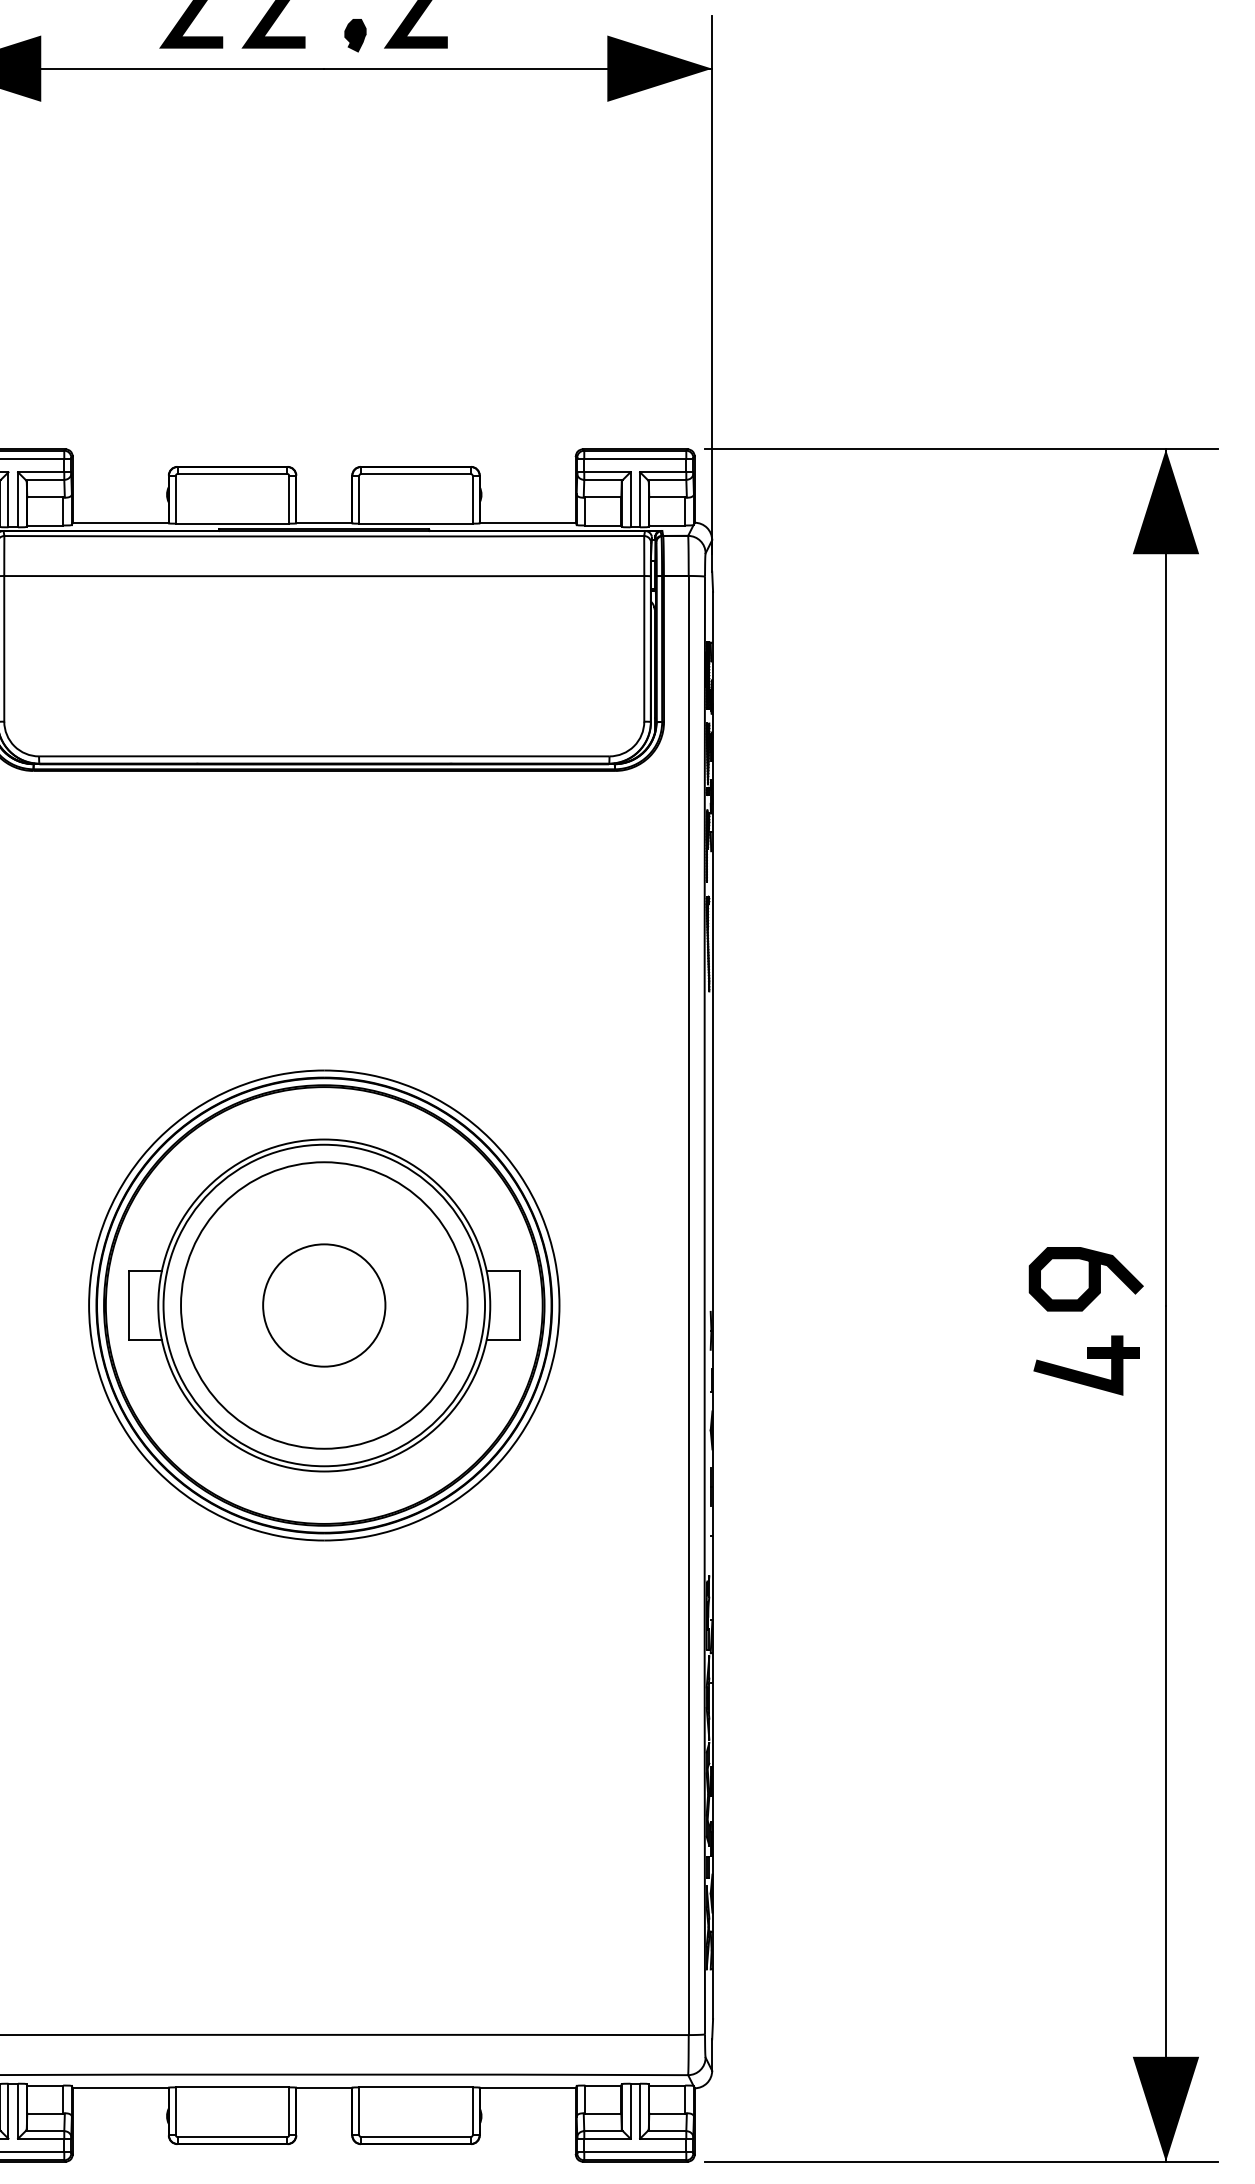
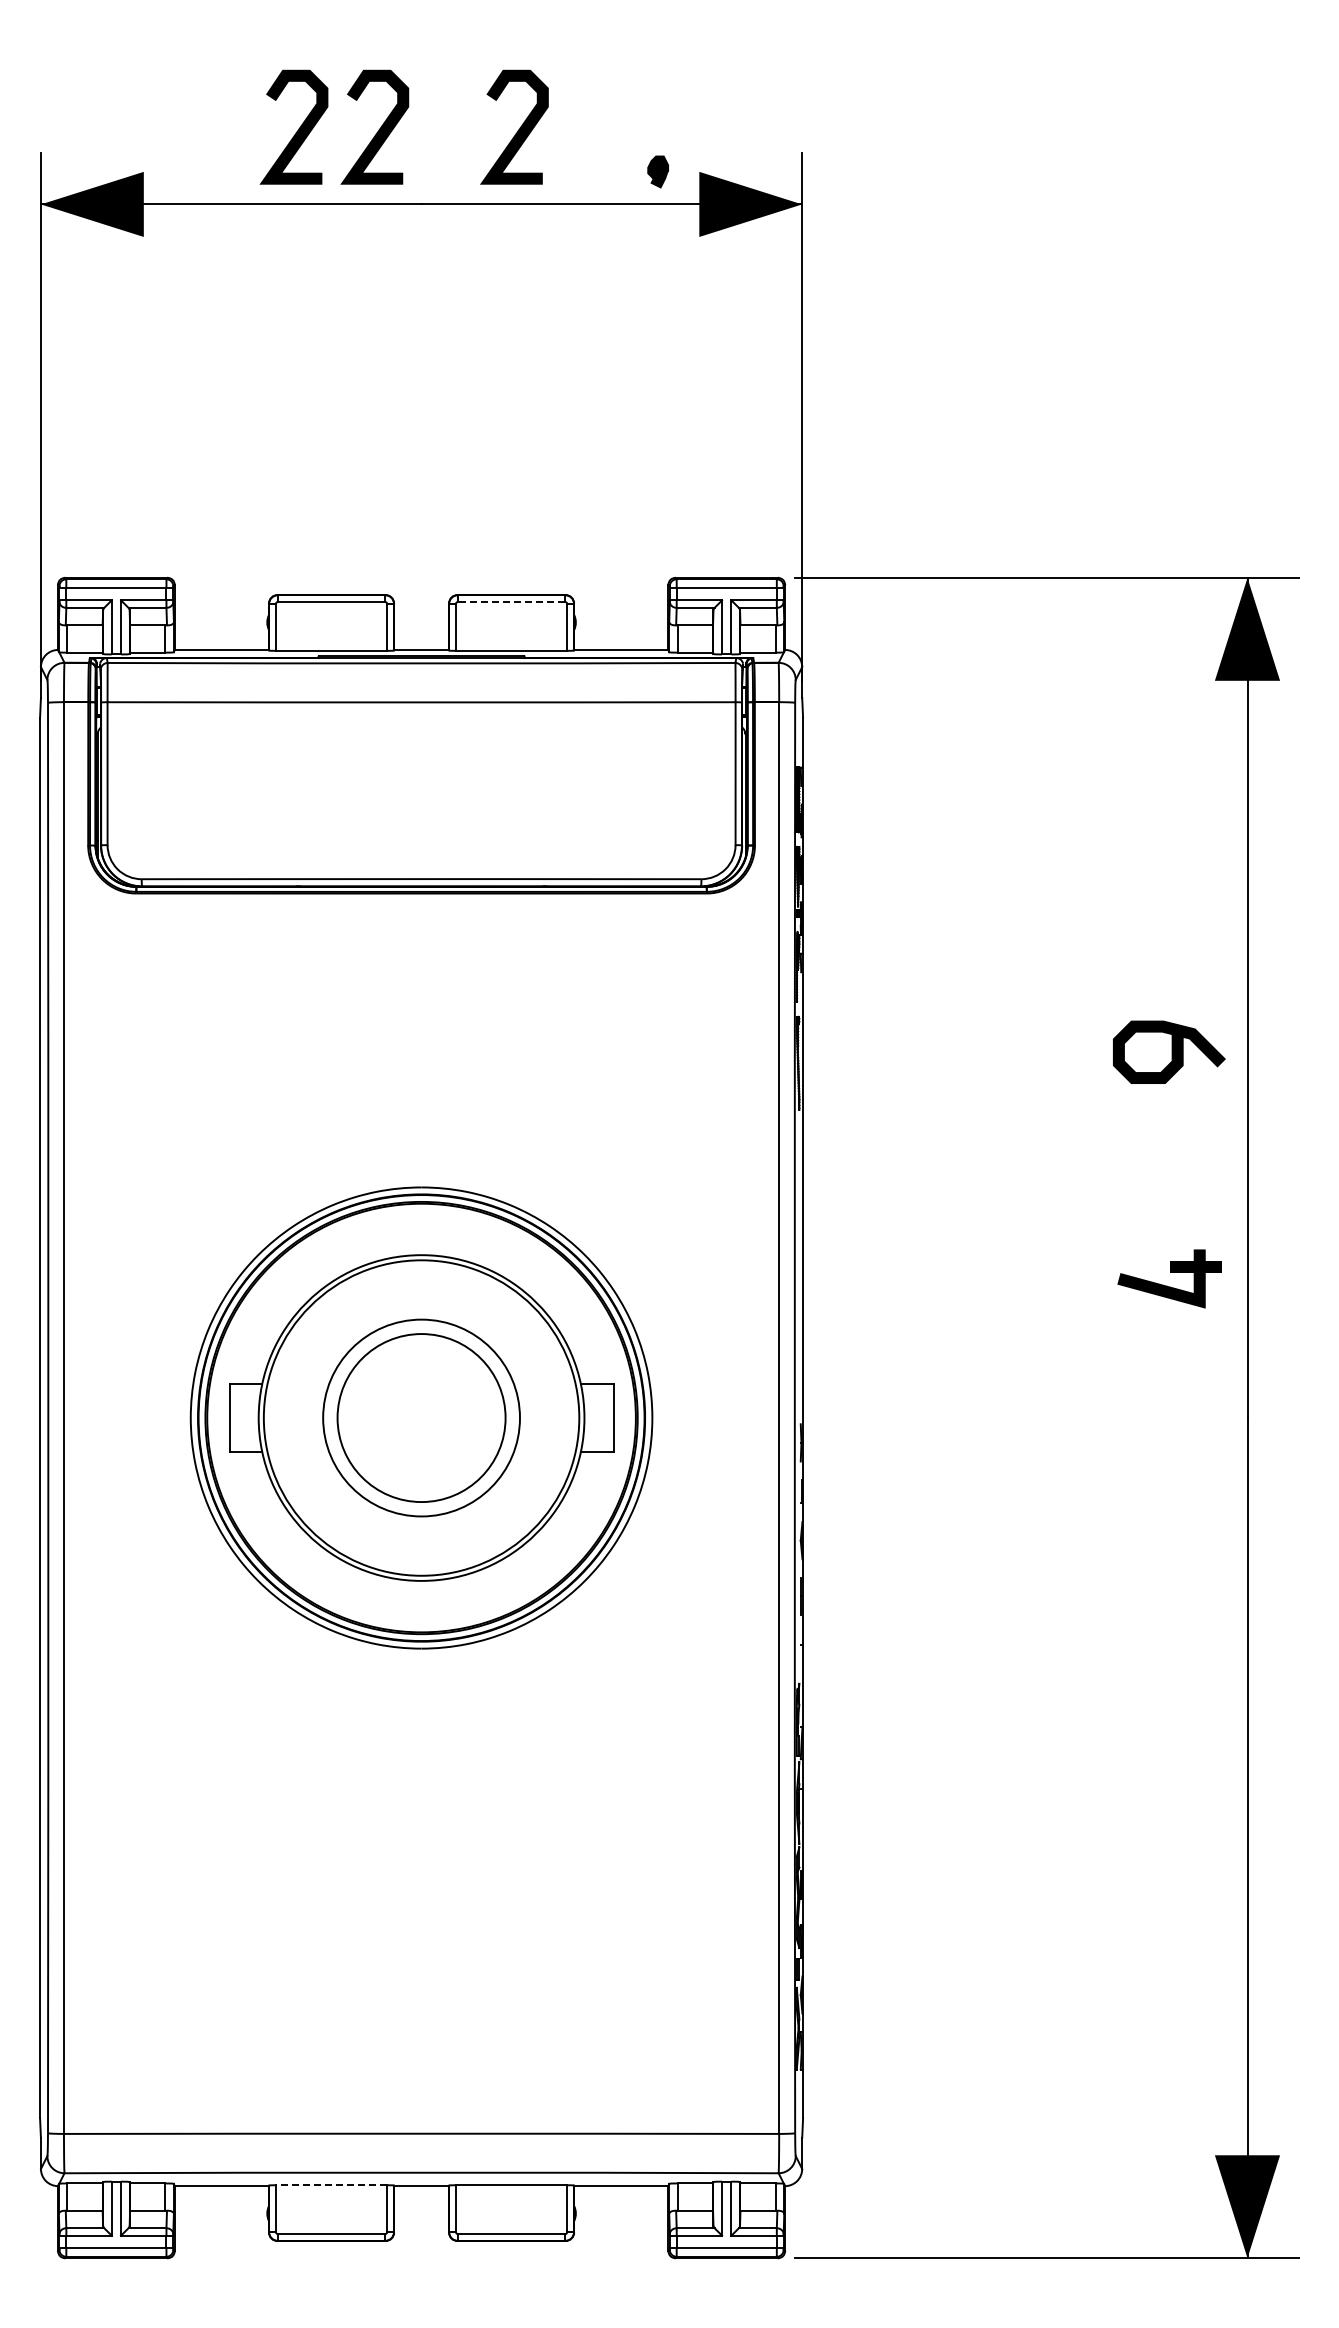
part: (354, 35) -> (657, 171), moved
line: (415, 474) -> (511, 602), solid -> dashed
curve: (1088, 1278) -> (1171, 1051), moved
circle: (324, 1304) -> (421, 1417), size x0.7
circle: (324, 1305) -> (421, 1418), size x1.4
part: (1087, 1358) -> (1170, 1272), moved
line: (232, 2087) -> (331, 2185), solid -> dashed

